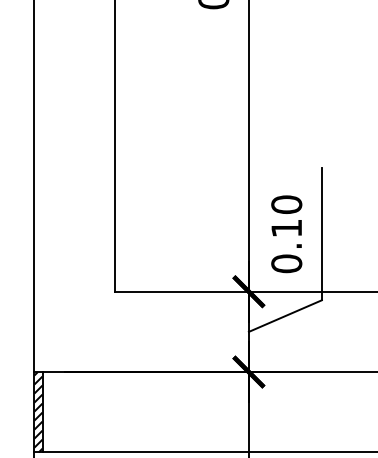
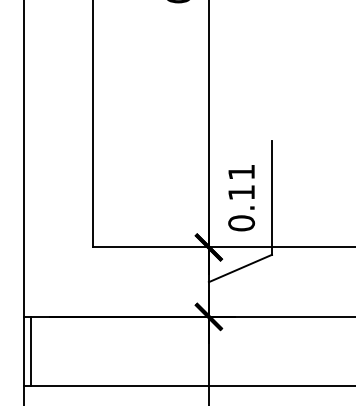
text: (286, 204) -> (241, 172), 0.10 -> 0.11
hatch: (37, 412) -> (26, 351), removed

